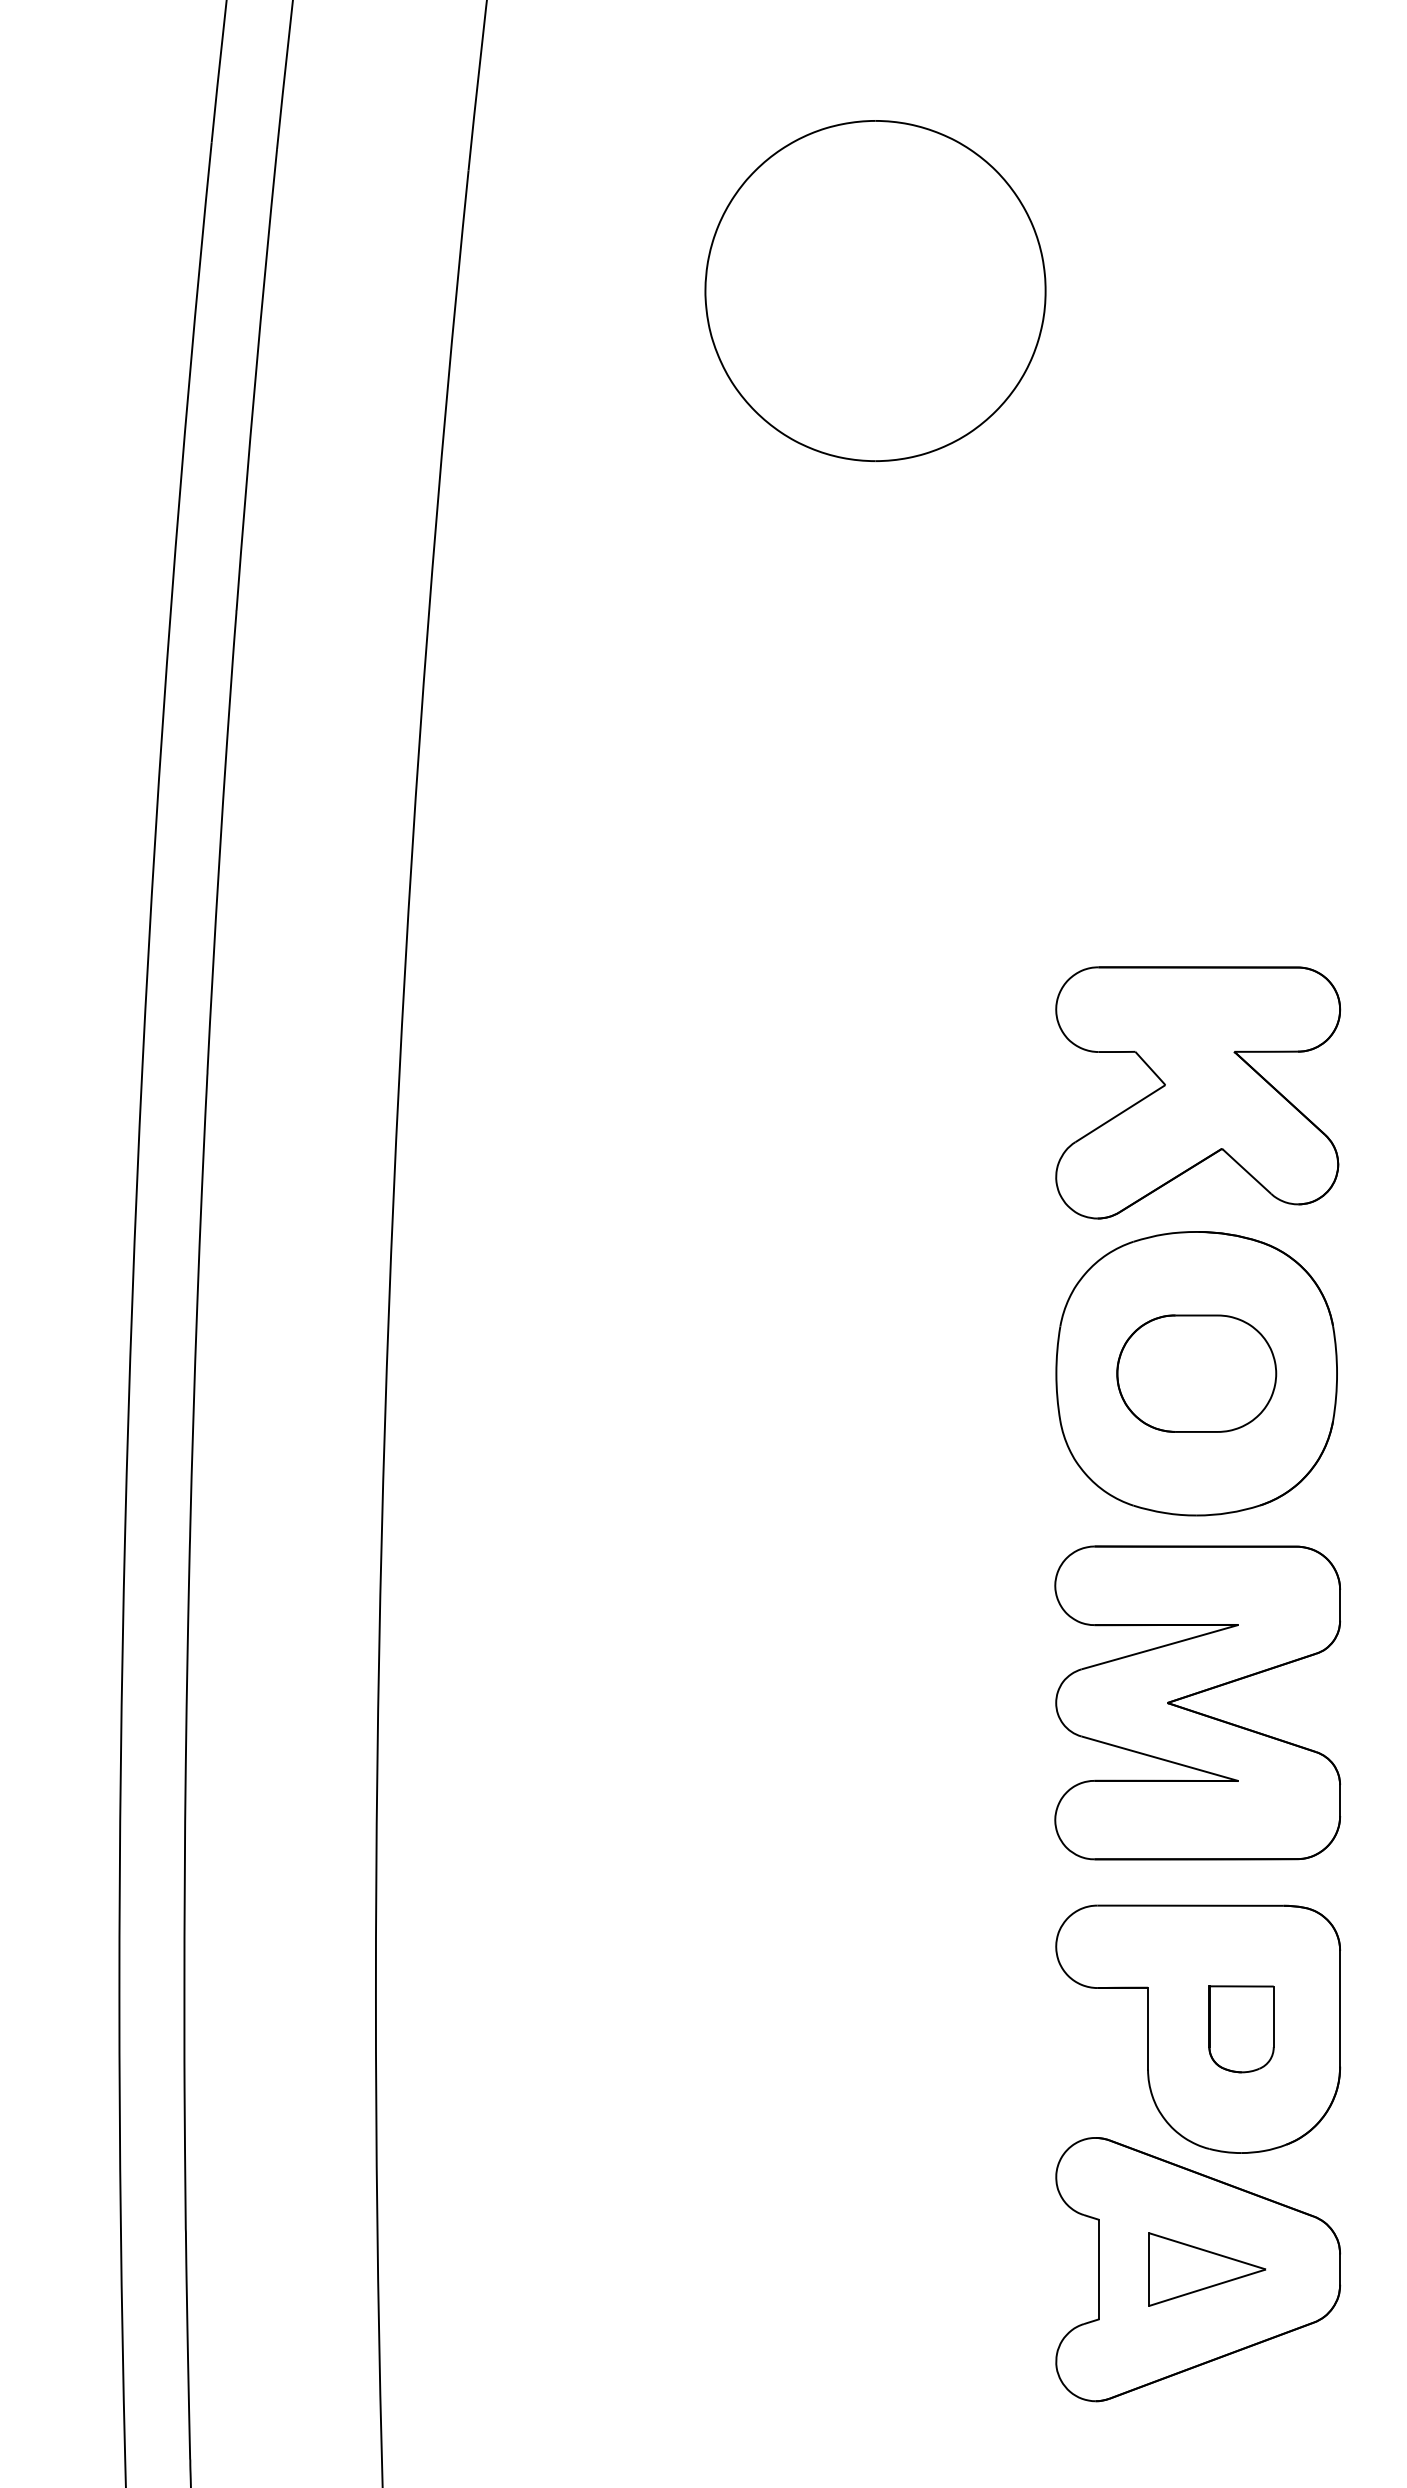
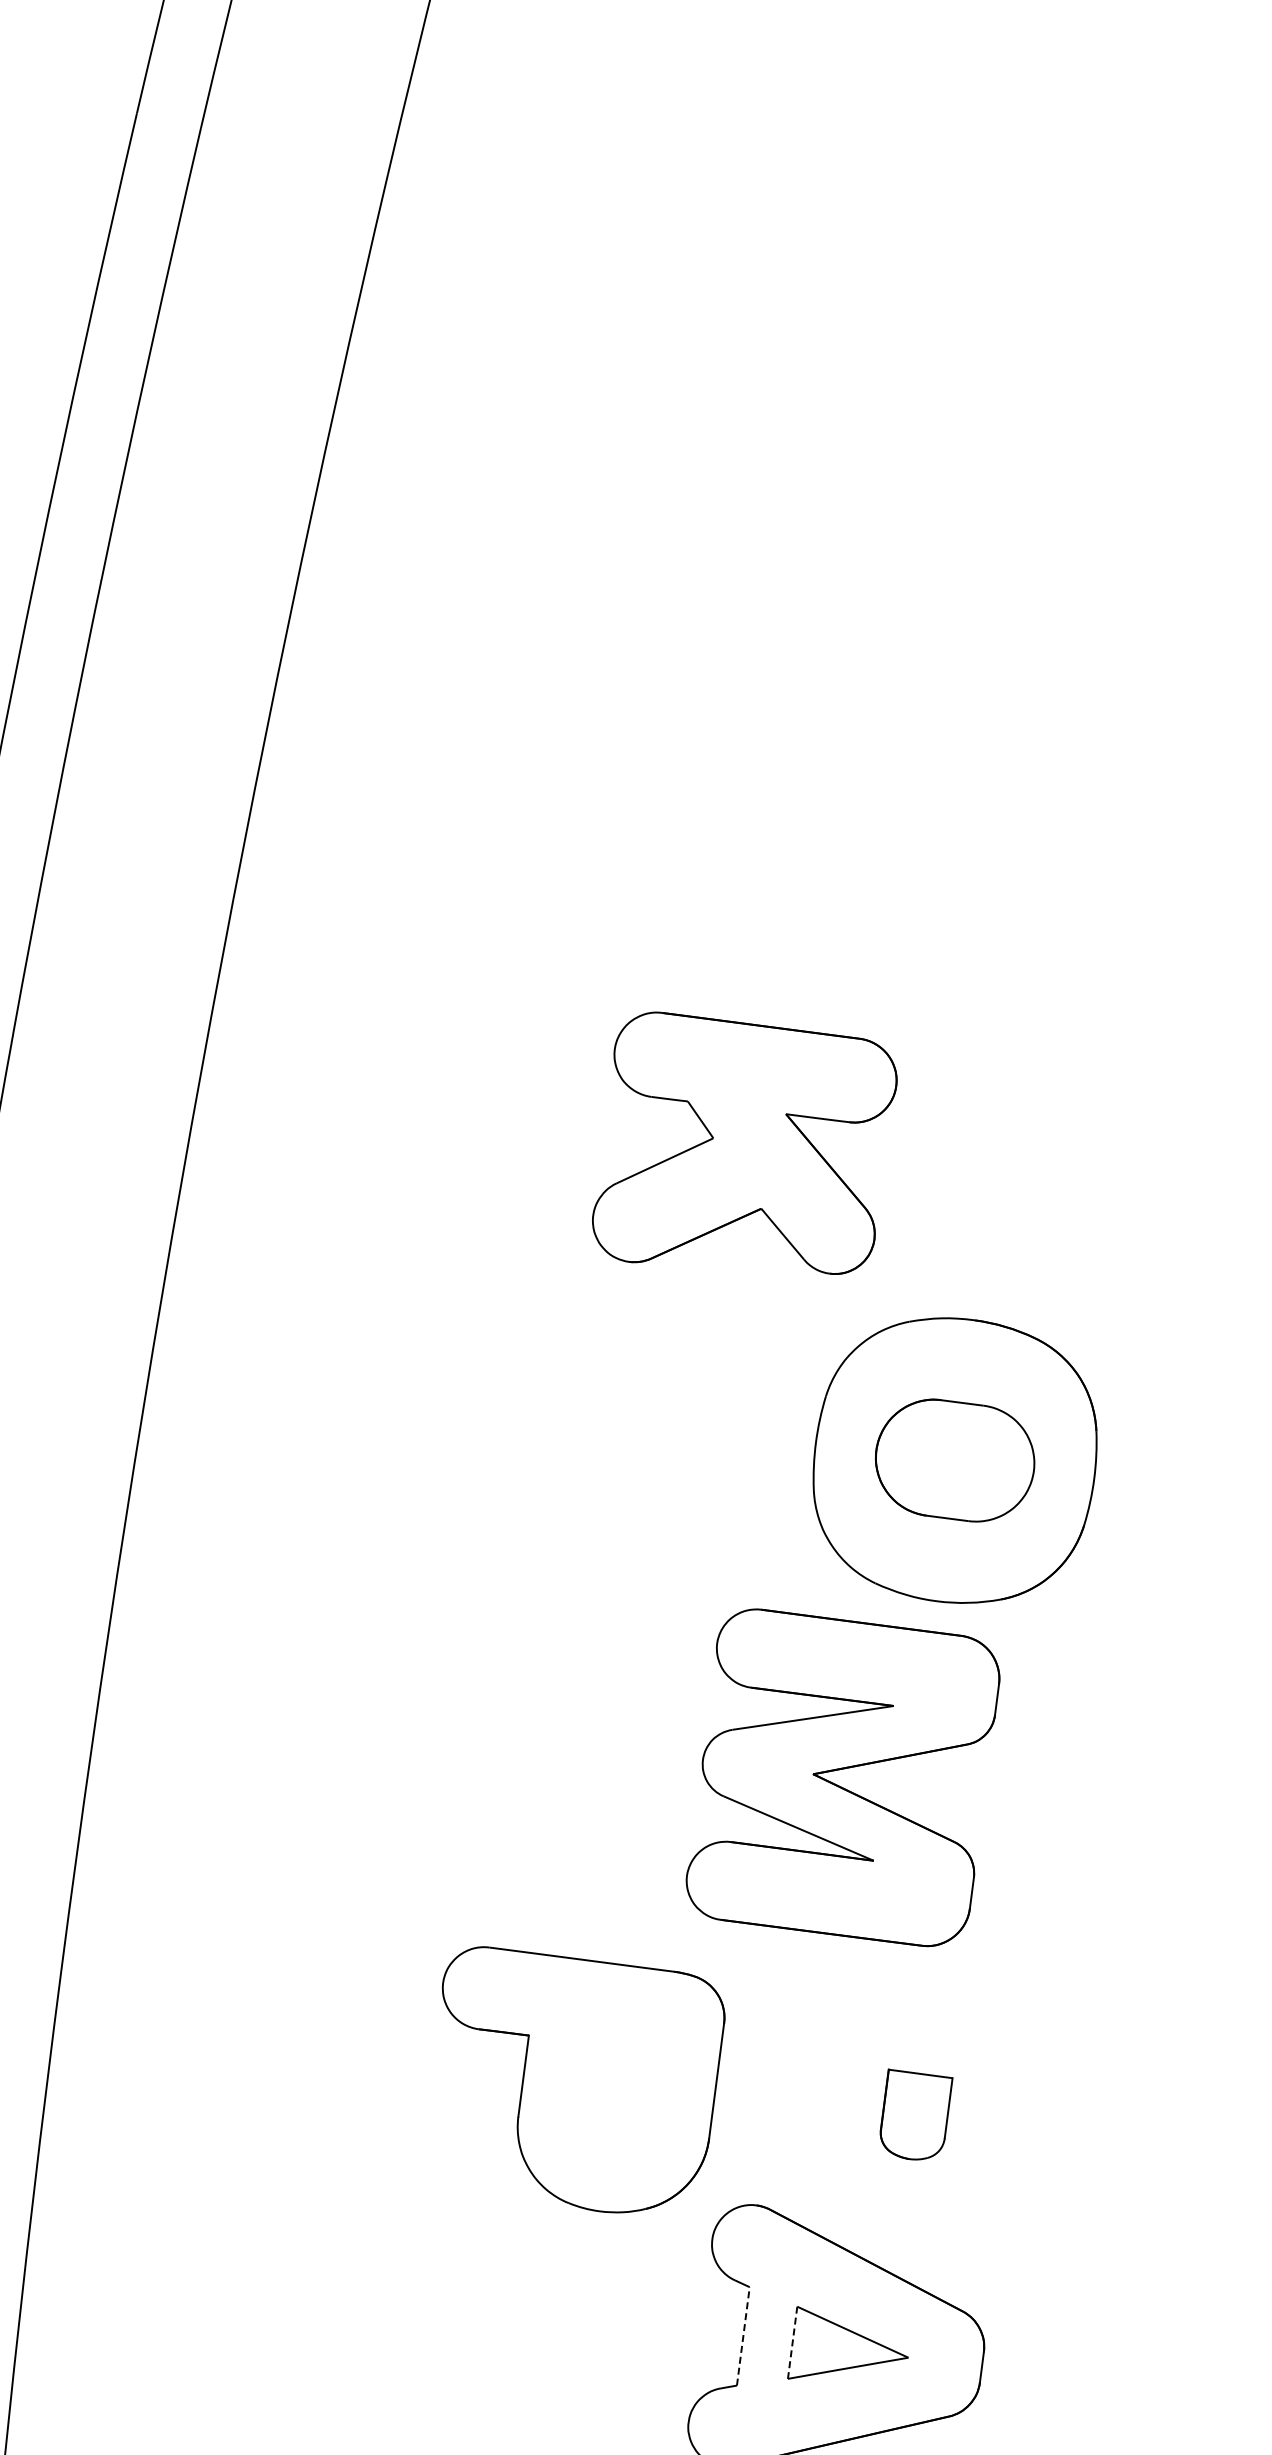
part: (875, 290) -> (776, 345), removed
part: (1198, 1092) -> (745, 1149), moved
part: (1194, 1695) -> (841, 1770), moved
part: (1198, 2028) -> (573, 2082), moved
line: (1099, 2269) -> (743, 2336), solid -> dashed
line: (1149, 2270) -> (792, 2343), solid -> dashed

